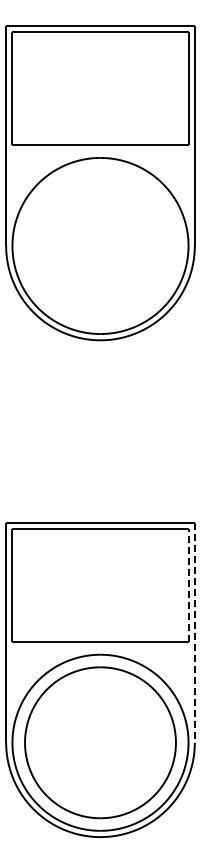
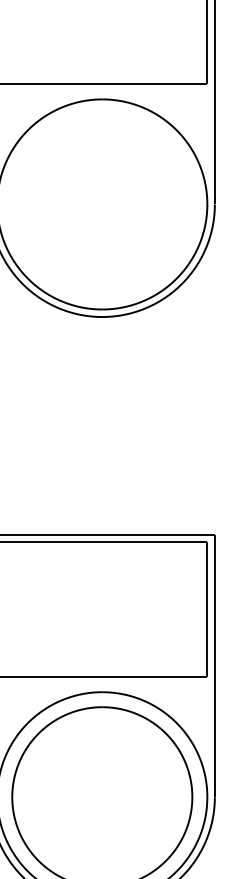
line: (188, 585) -> (207, 609), dashed -> solid
line: (194, 633) -> (214, 666), dashed -> solid

